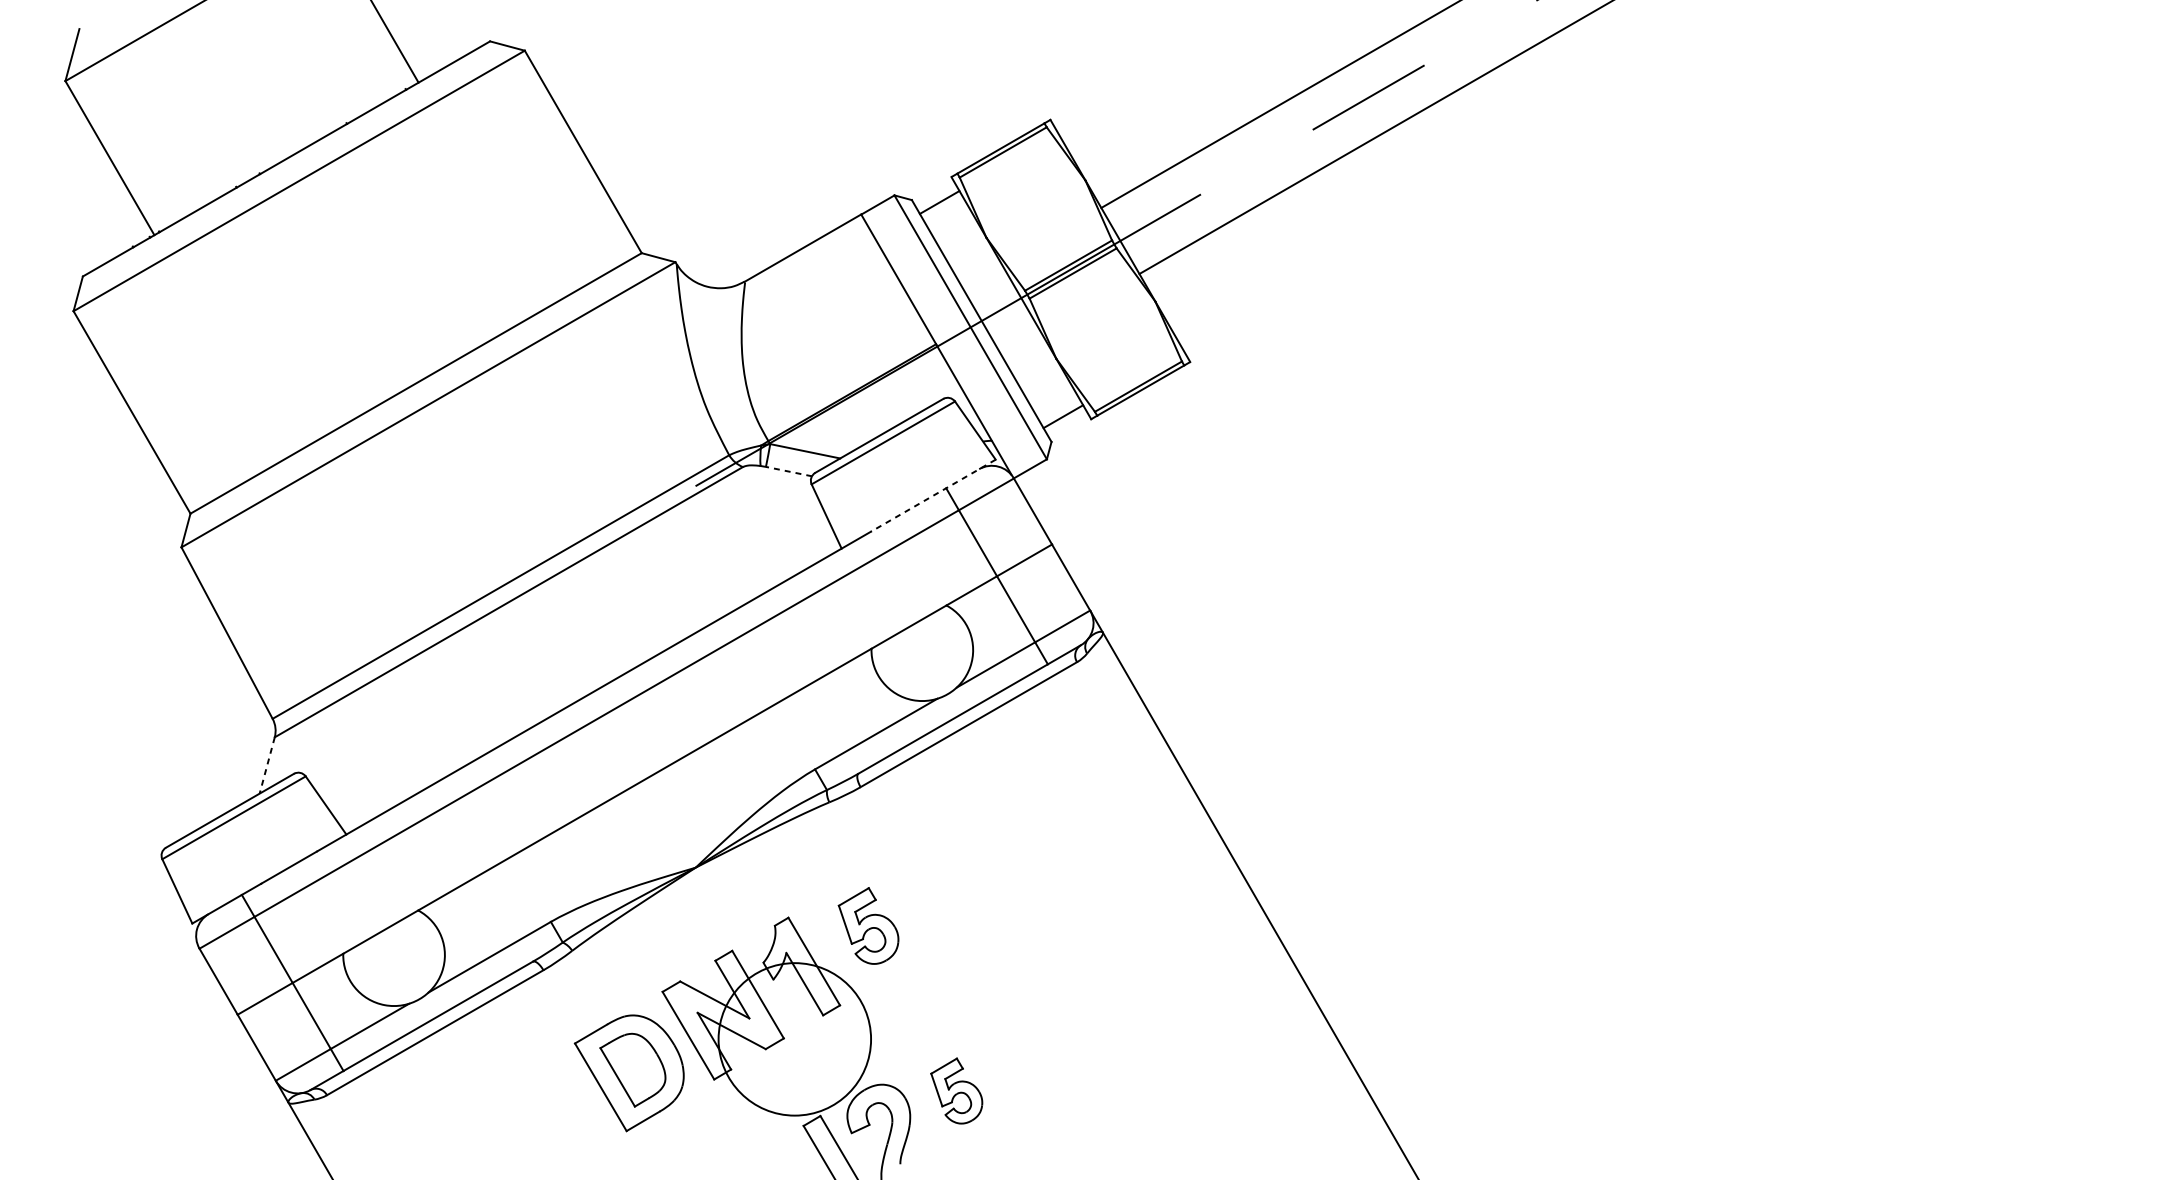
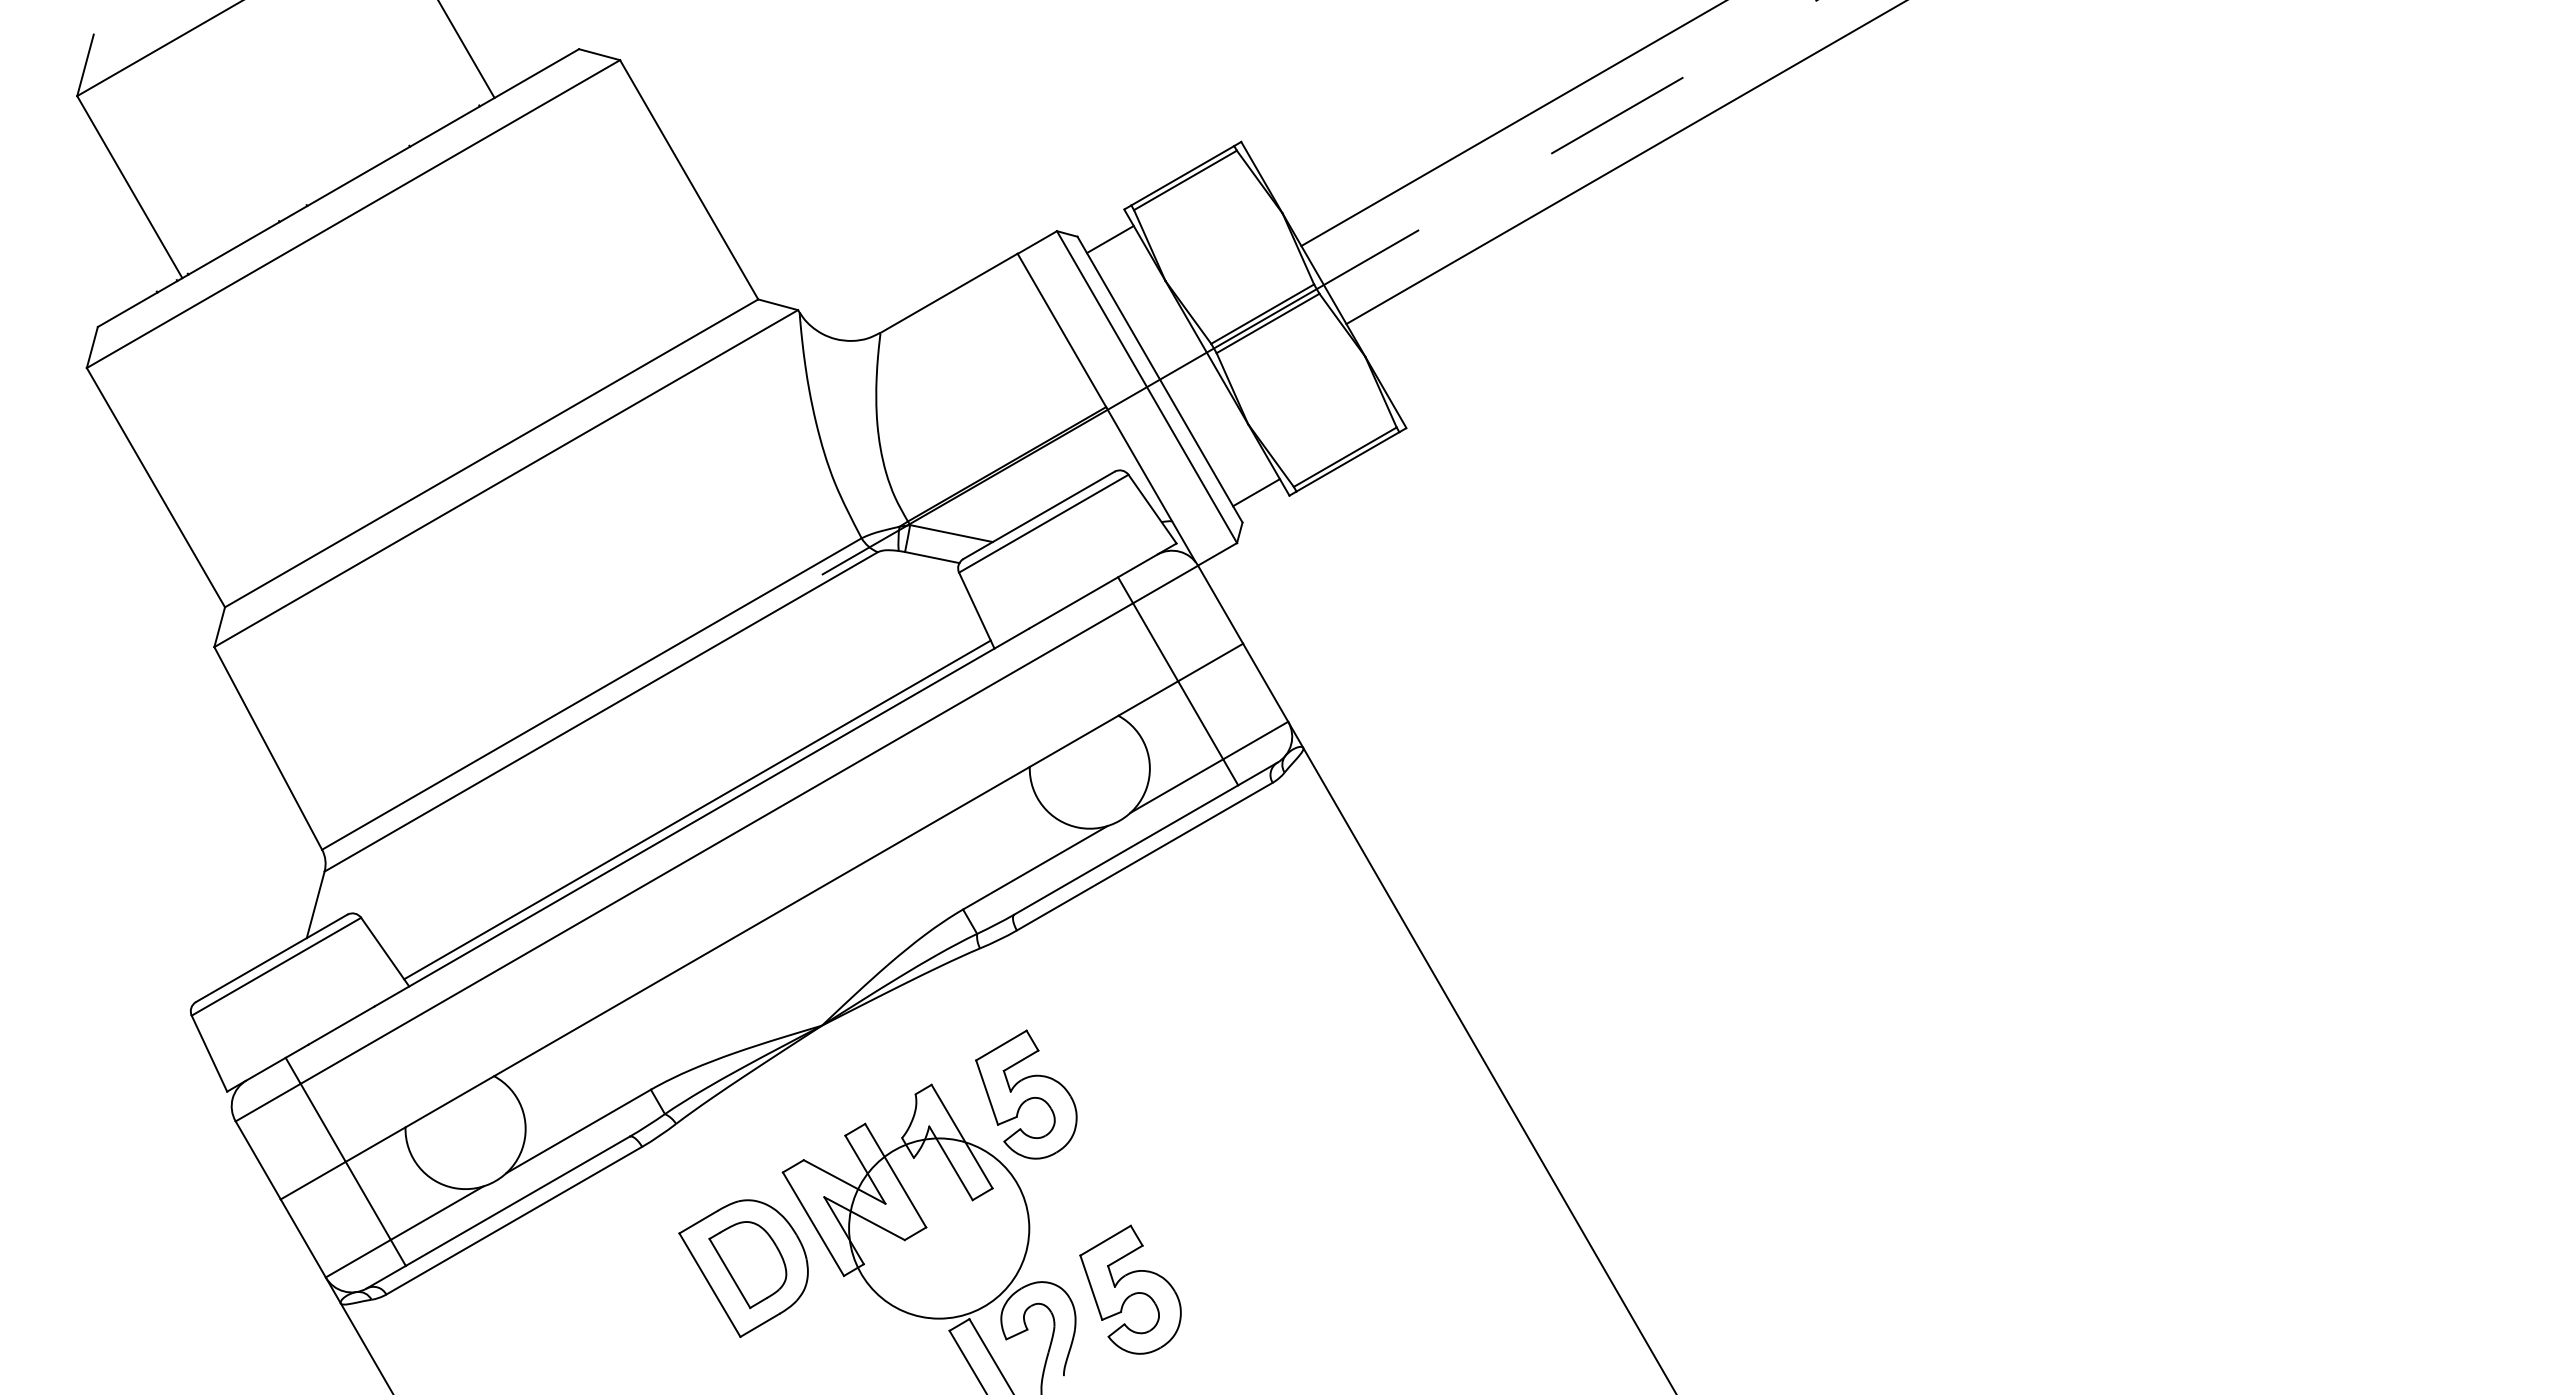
line: (789, 471) -> (932, 557), dashed -> solid
line: (933, 496) -> (1102, 586), dashed -> solid
line: (590, 684) -> (697, 809), added
line: (267, 766) -> (315, 905), dashed -> solid
part: (868, 925) -> (1026, 1094), size x1.43
part: (956, 1090) -> (1130, 1289), size x1.67

